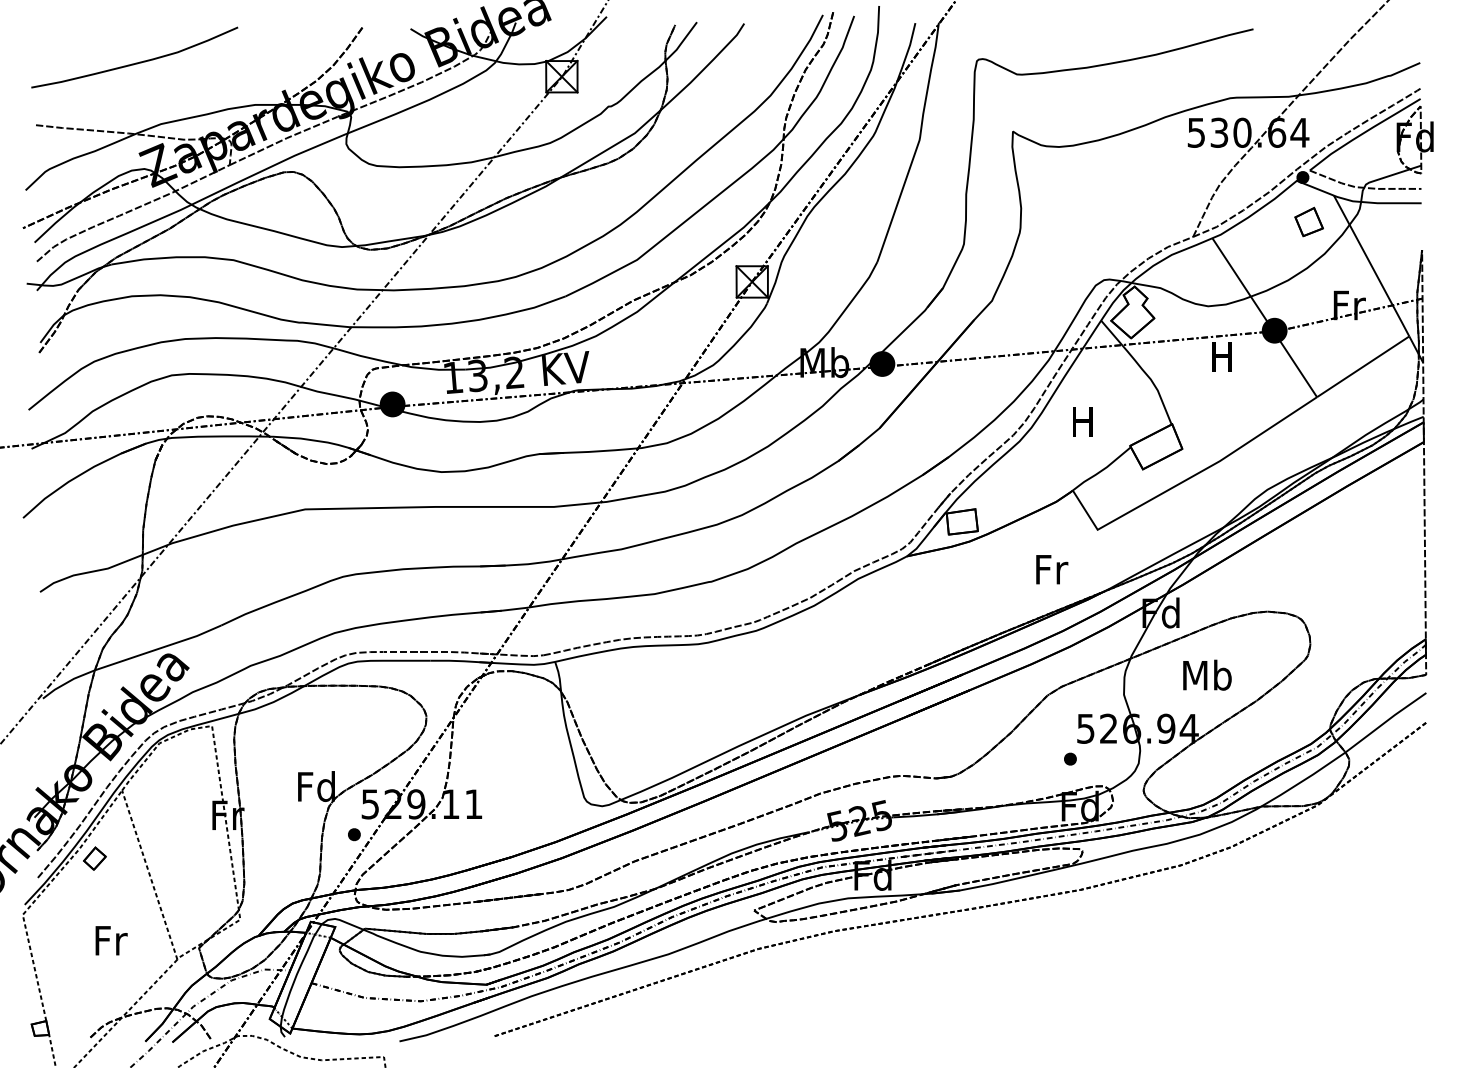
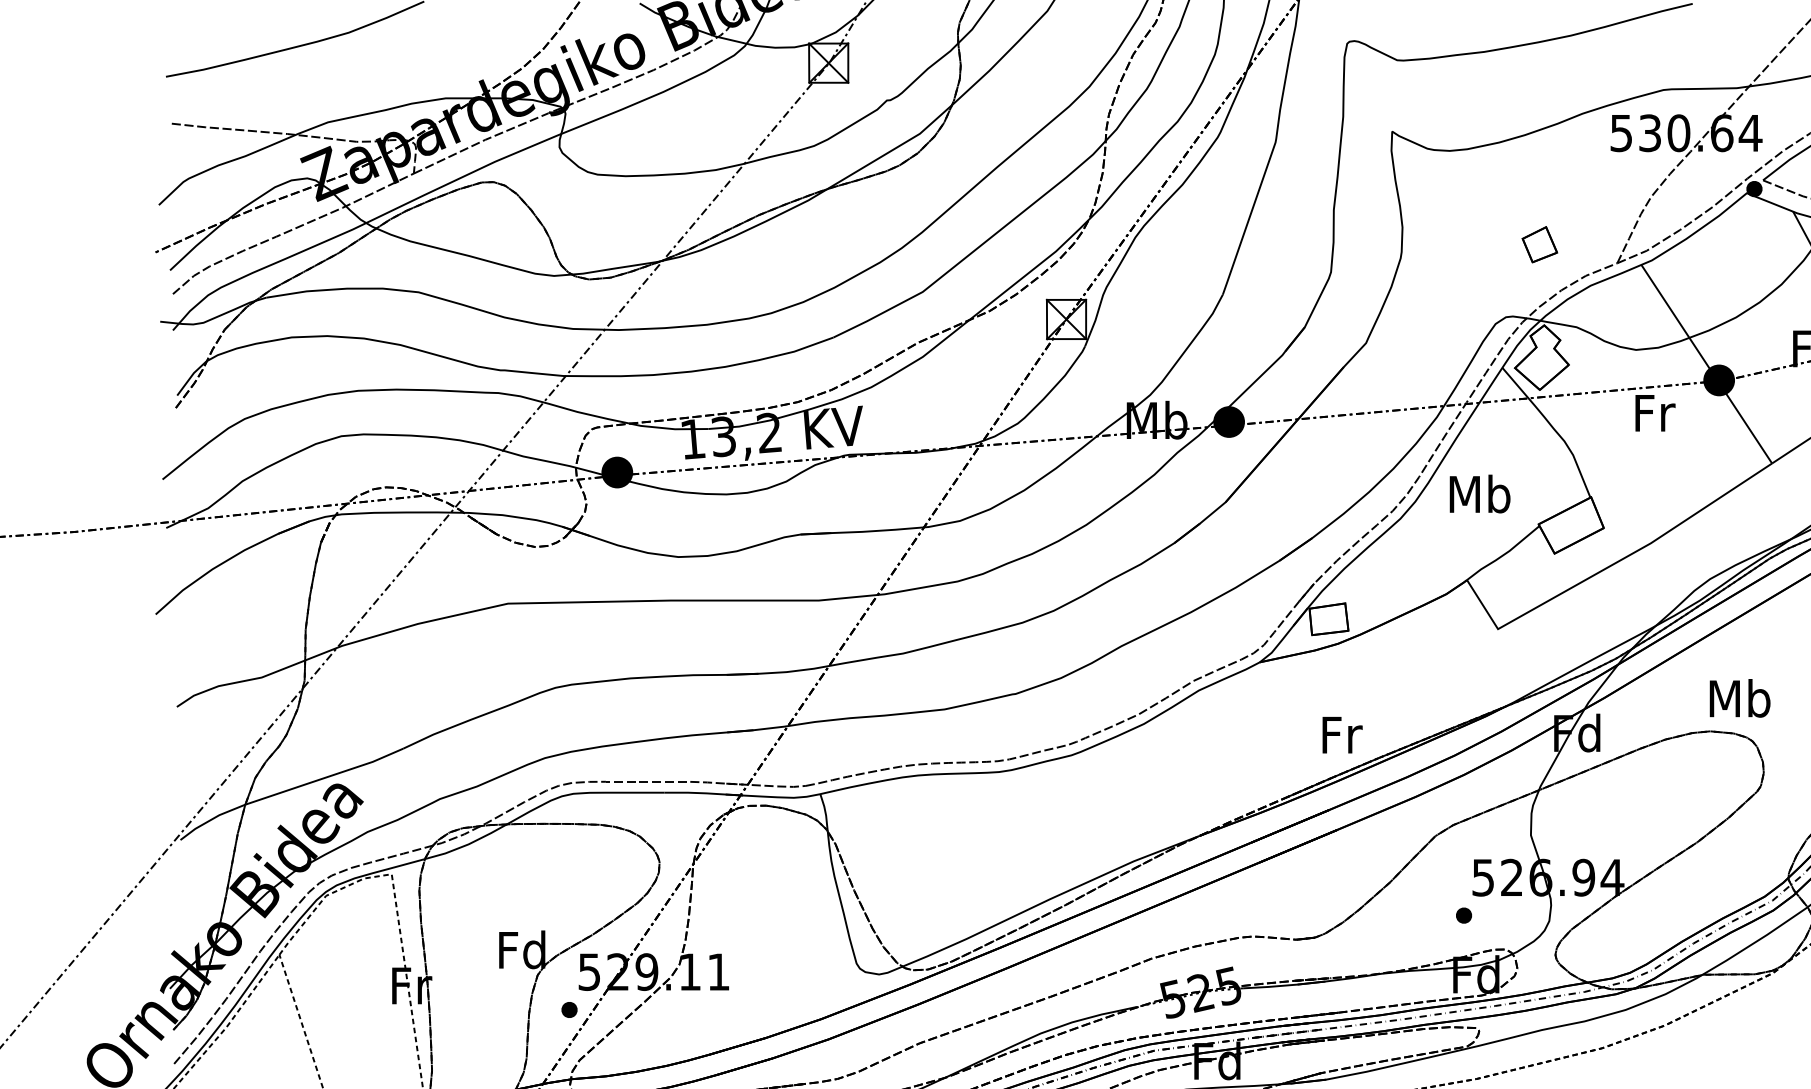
part: (1308, 221) -> (1539, 243), moved
text: (1223, 356) -> (1655, 412), H -> Fr
text: (1083, 421) -> (1480, 493), H -> Mb
text: (1052, 569) -> (1342, 734), moved
text: (1207, 674) -> (1740, 697), moved
part: (94, 858) -> (244, 1039), removed

